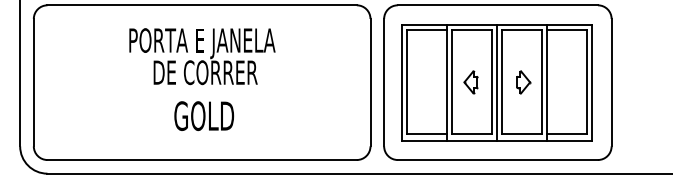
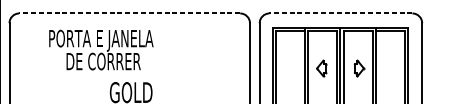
line: (202, 5) -> (129, 13), solid -> dashed
line: (497, 5) -> (340, 13), solid -> dashed
text: (202, 56) -> (101, 50), moved

